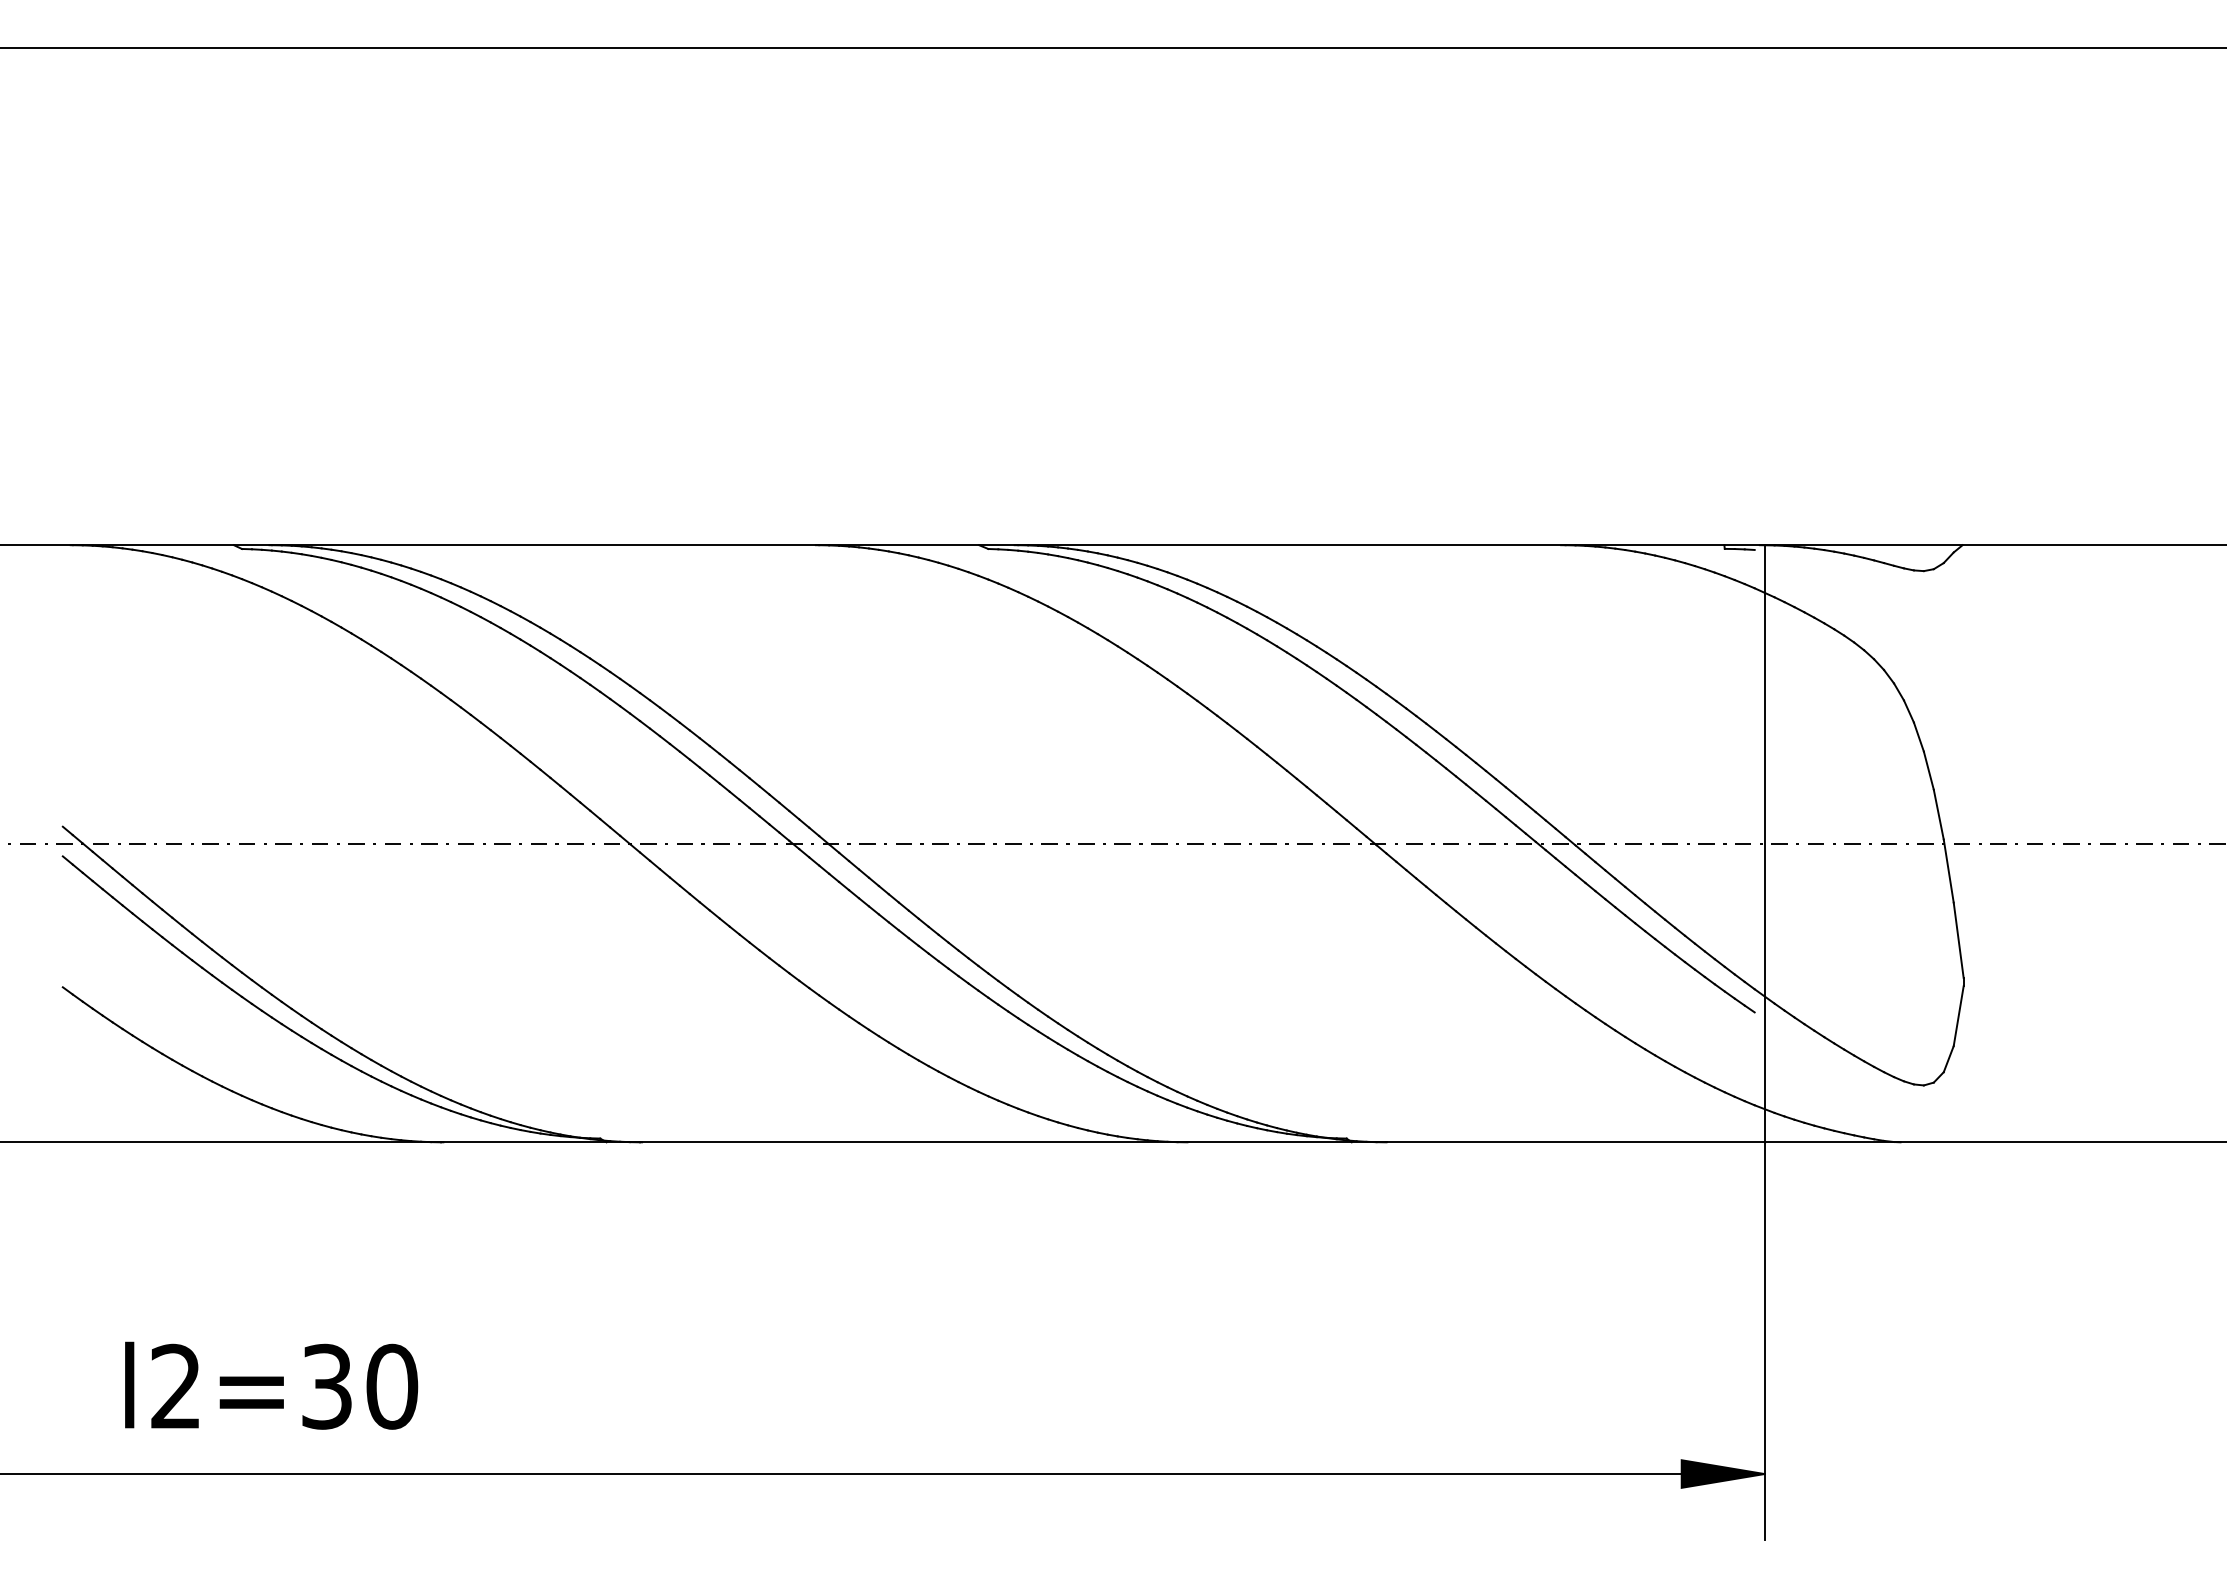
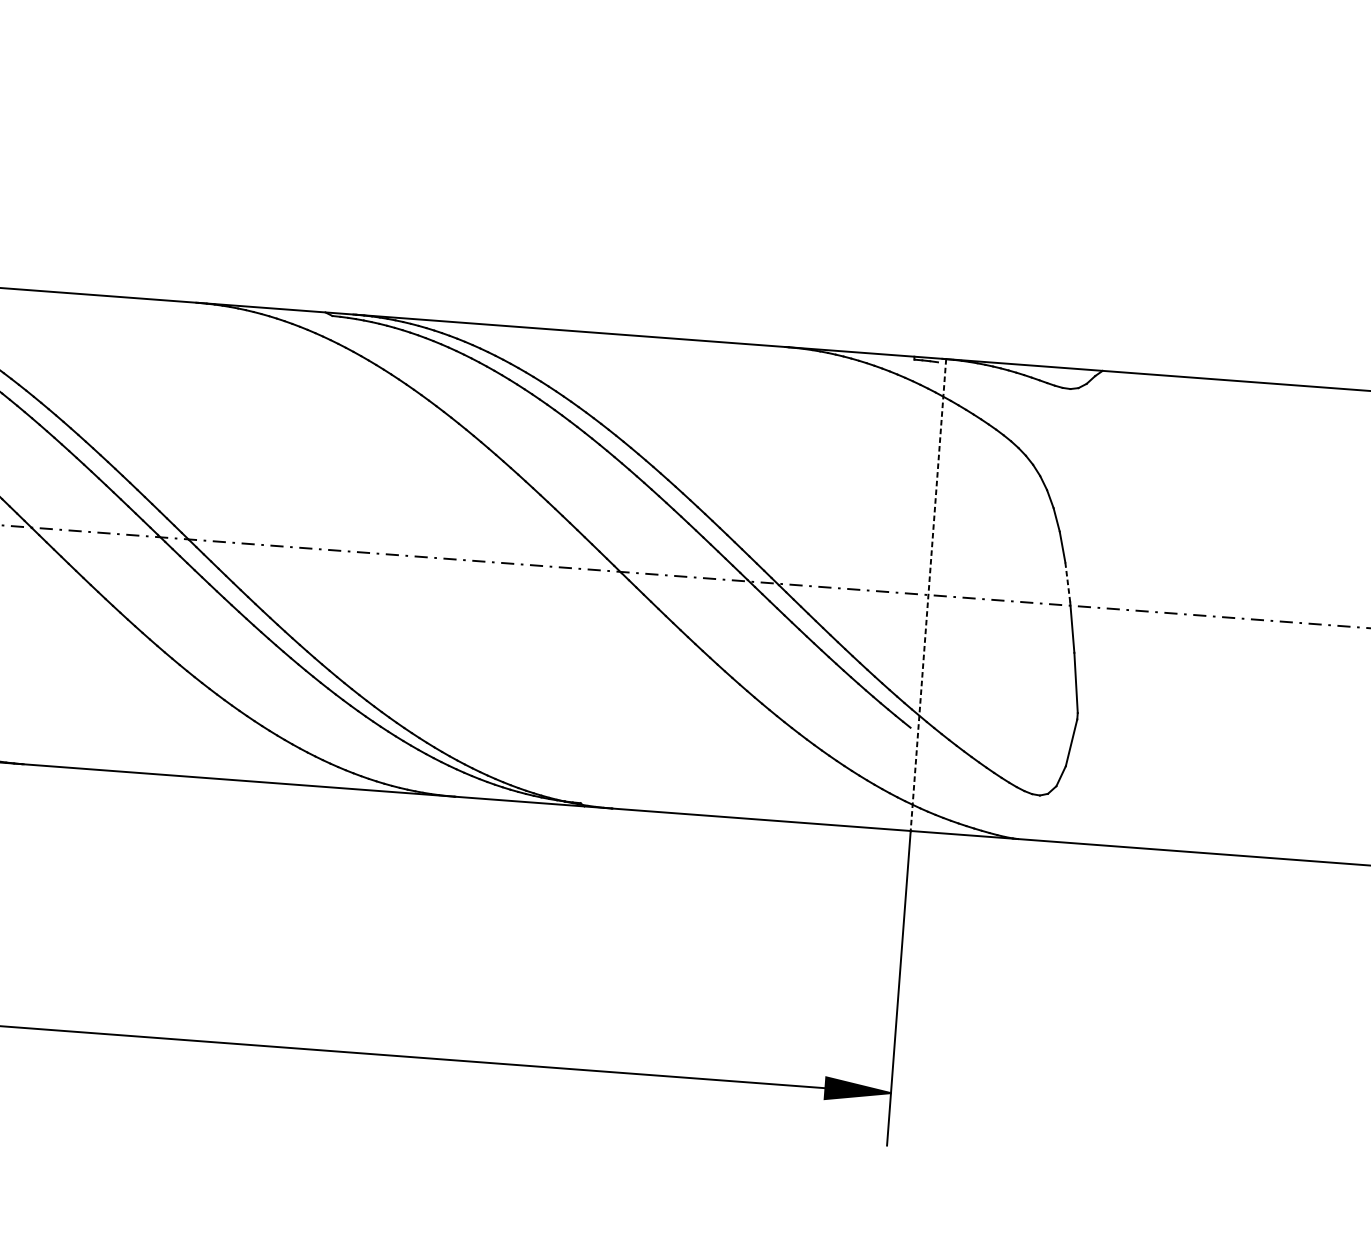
line: (1938, 814) -> (1067, 582), solid -> dashed
line: (1764, 843) -> (928, 594), solid -> dashed

